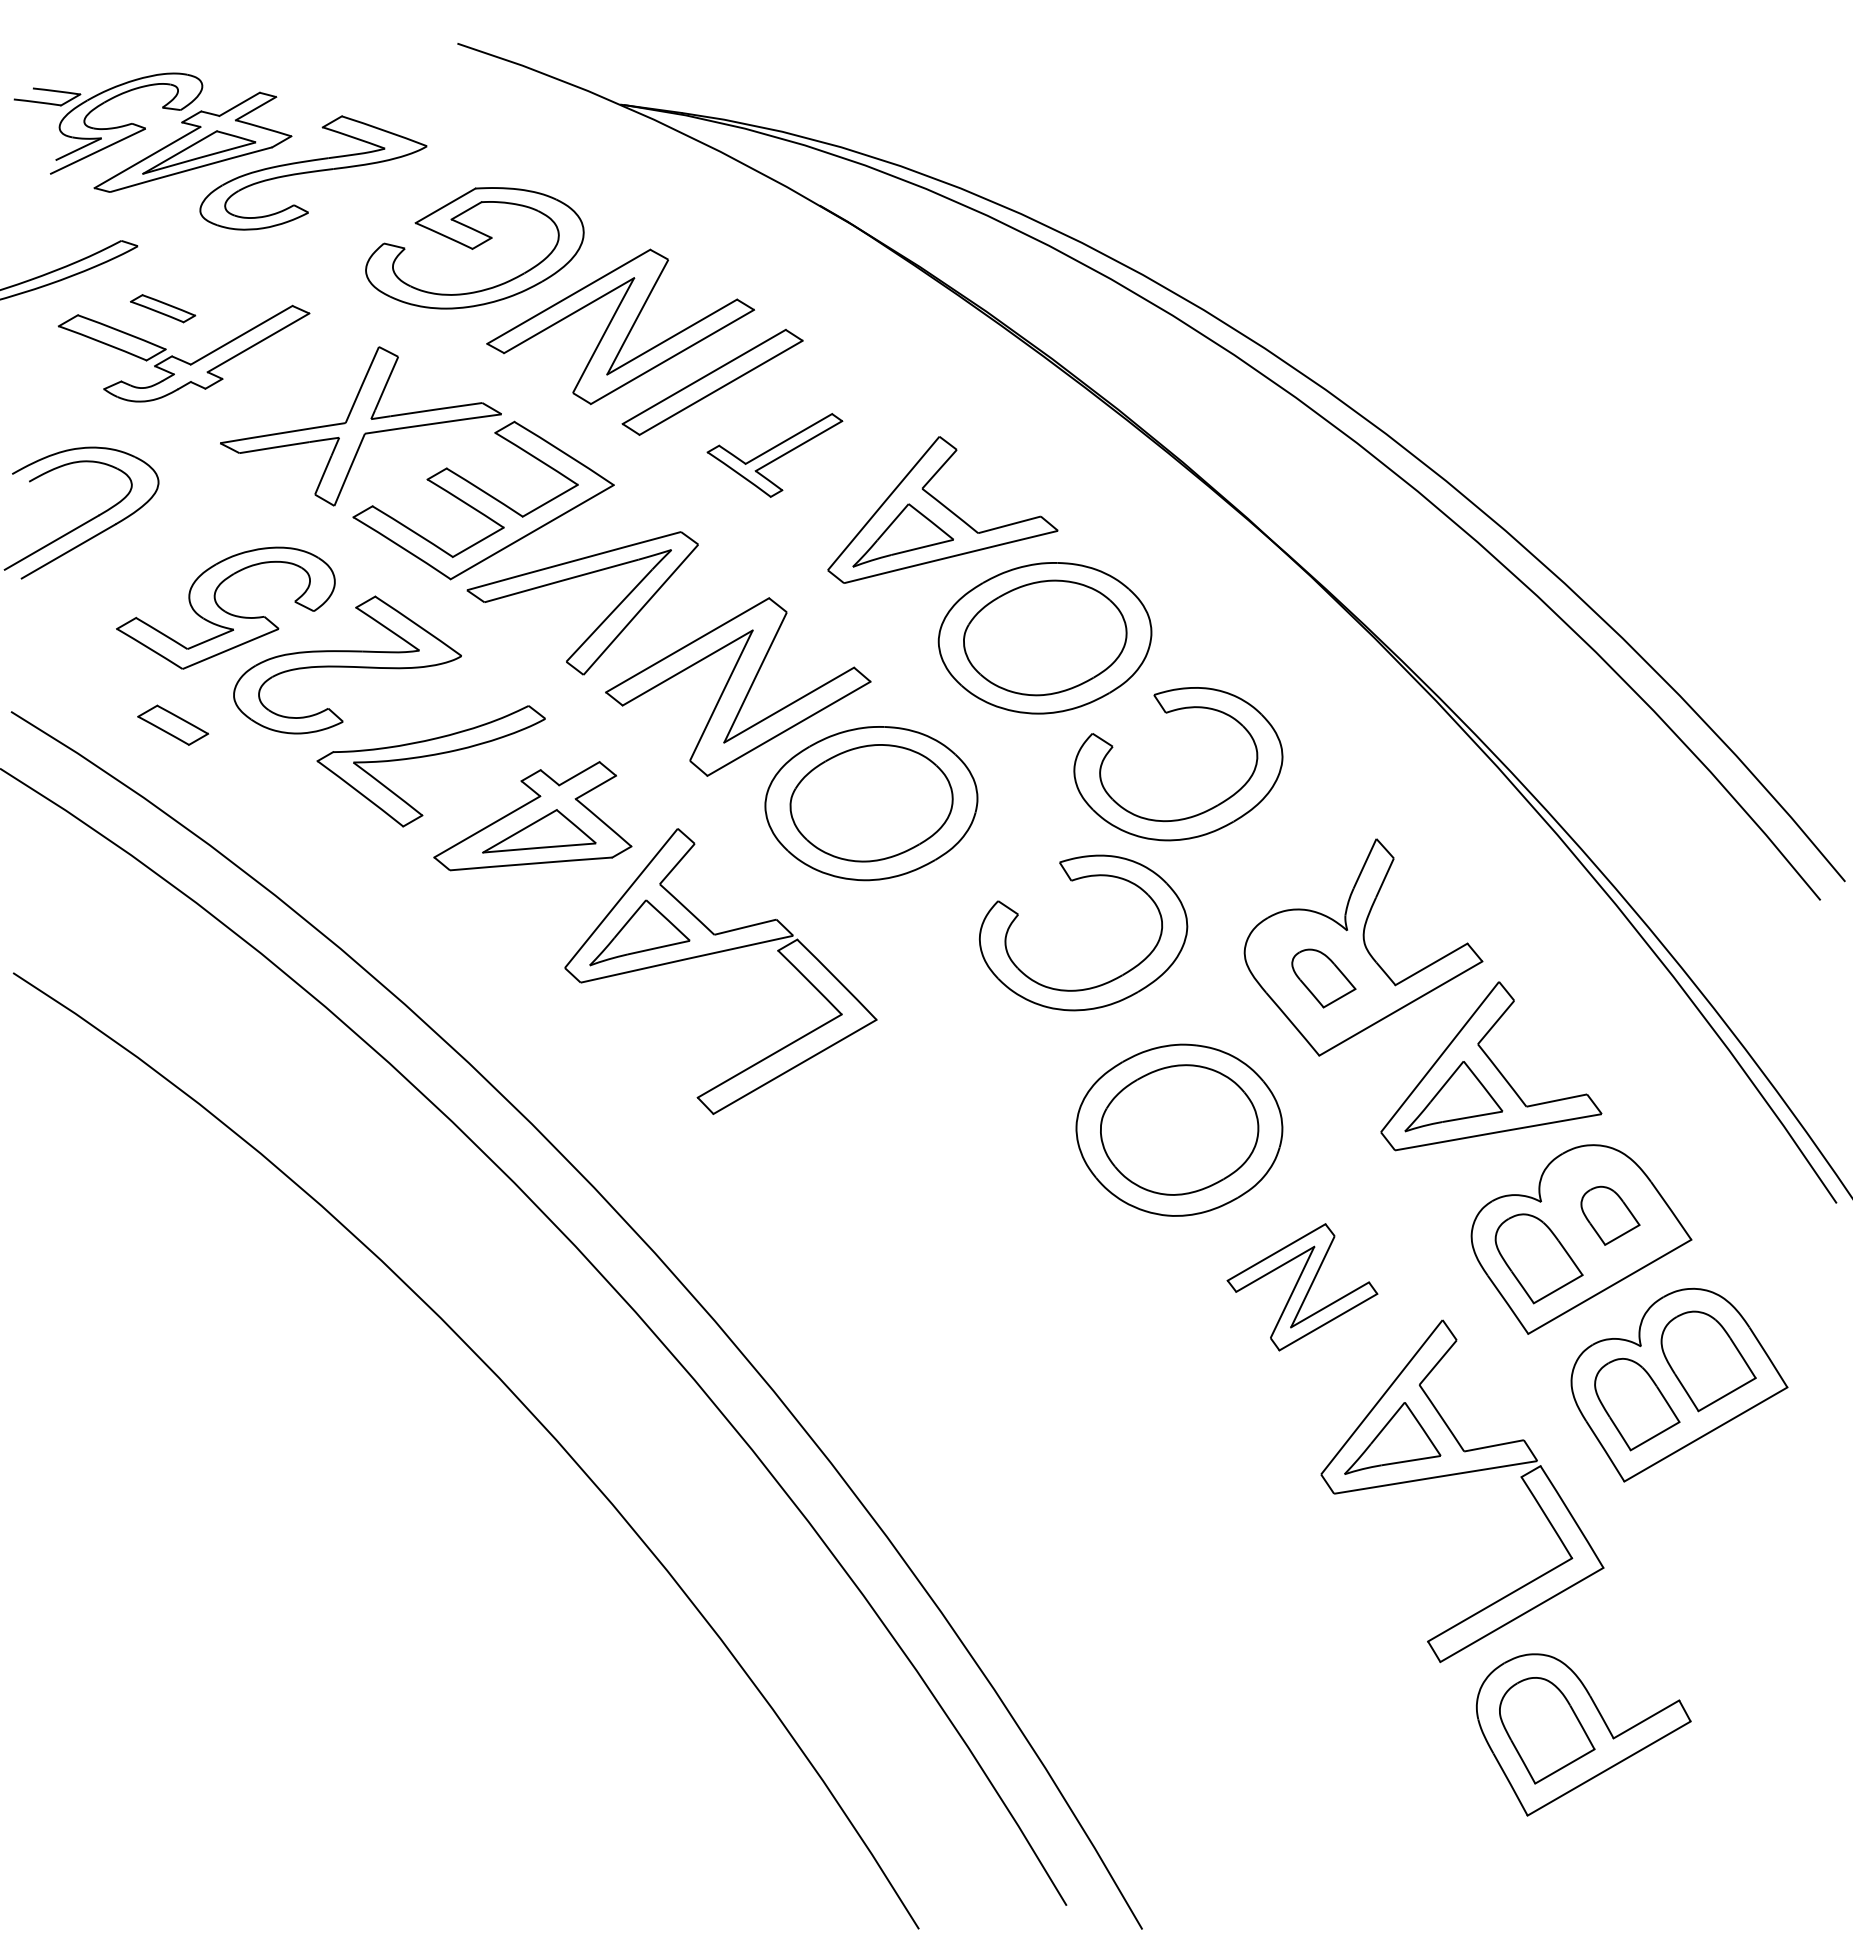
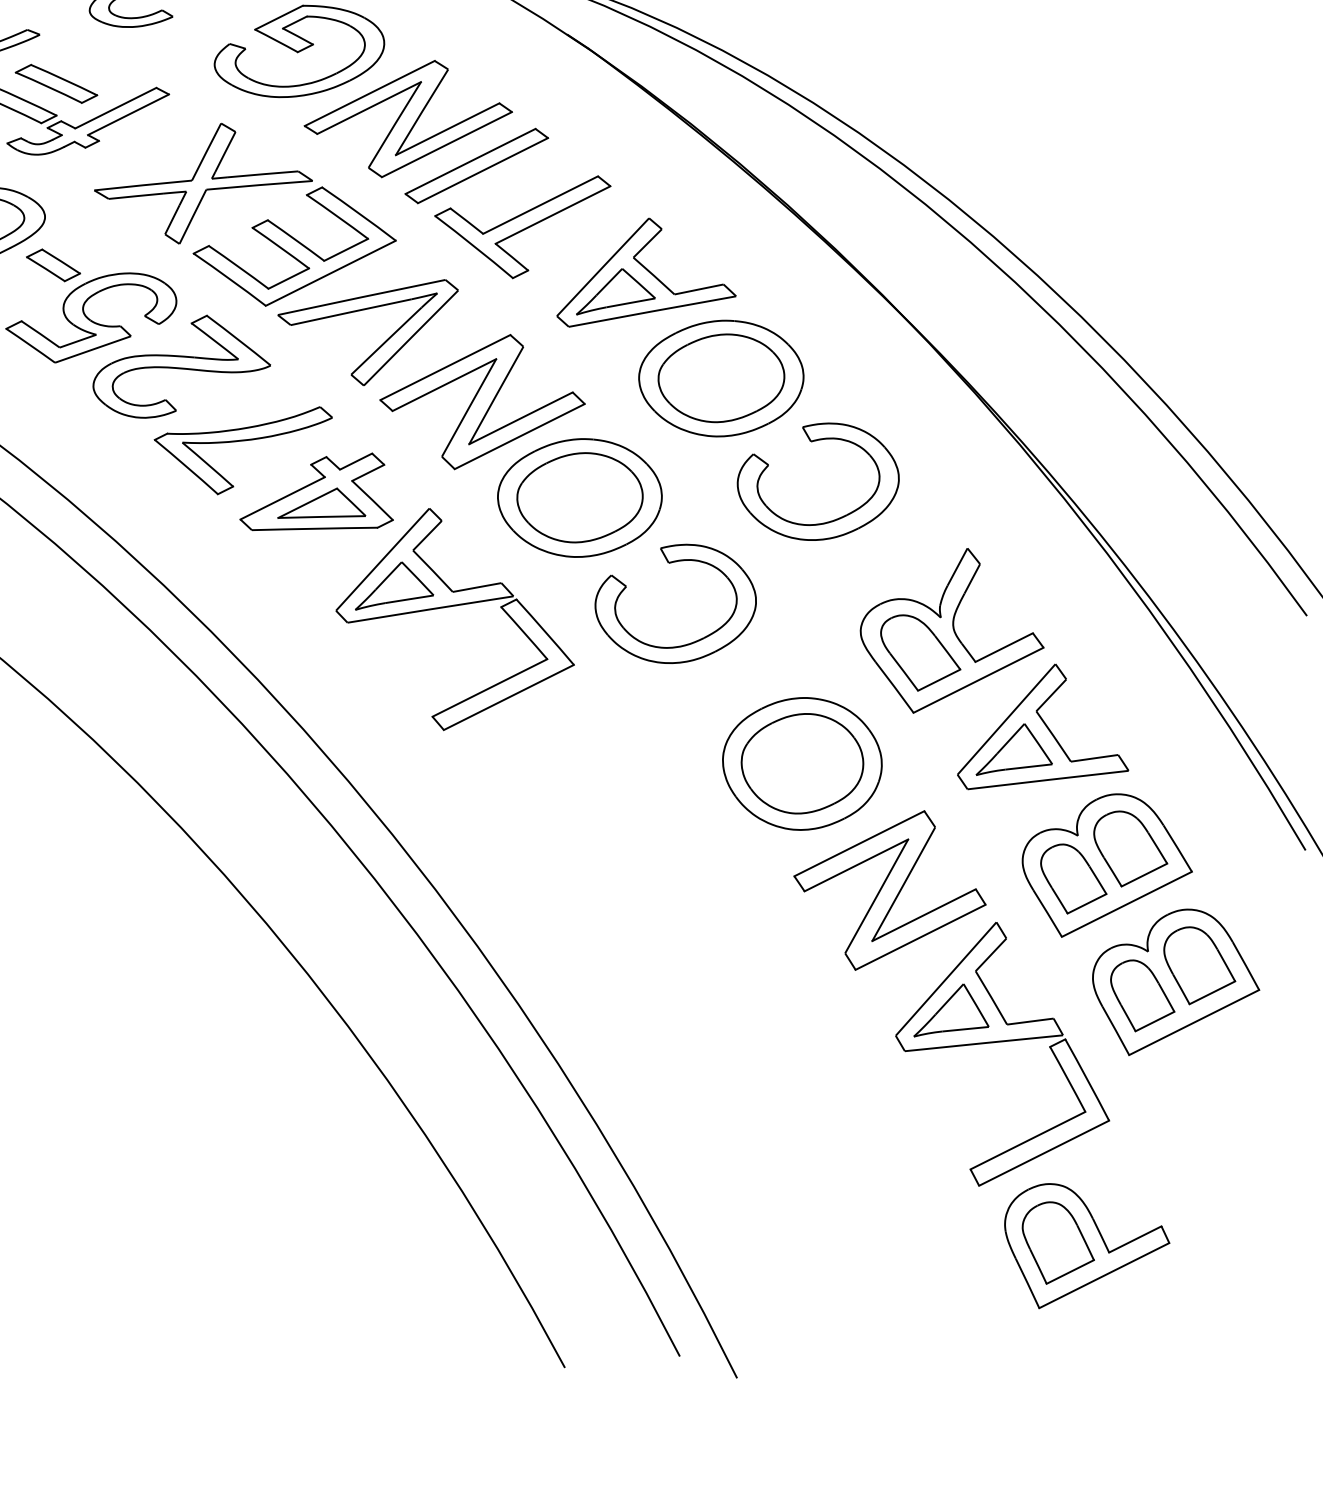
part: (162, 308) -> (56, 83), size x1.67
part: (774, 455) -> (521, 225), size x1.67
part: (173, 724) -> (53, 264), moved
part: (1073, 881) -> (670, 563), moved
part: (1323, 978) -> (920, 653), size x1.67
part: (1610, 1215) -> (1130, 849), size x1.67
part: (1302, 1287) -> (889, 890), size x1.67

